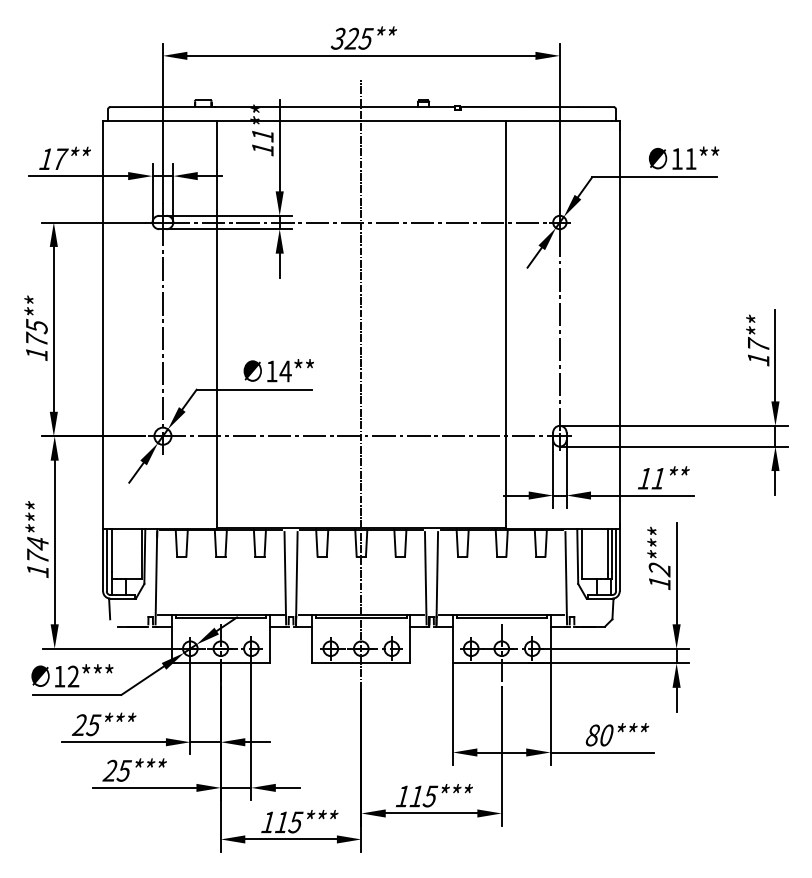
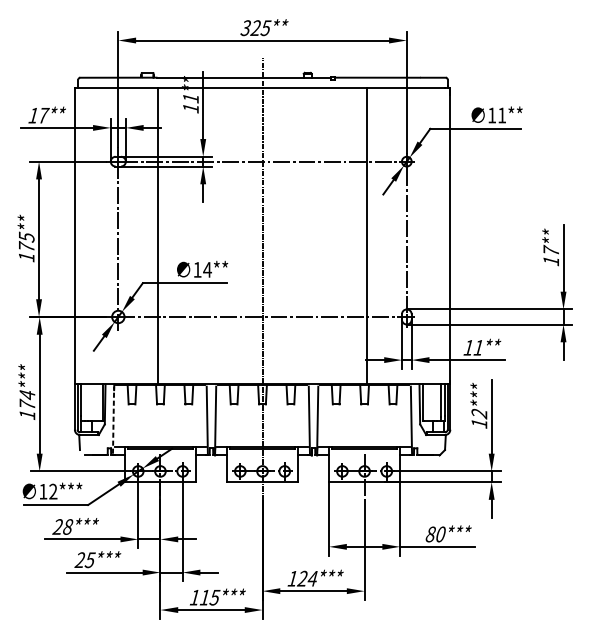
line: (156, 577) -> (113, 419), solid -> dashed
text: (93, 725) -> (67, 527), 25*** -> 28***
text: (423, 796) -> (307, 578), 115*** -> 124***

